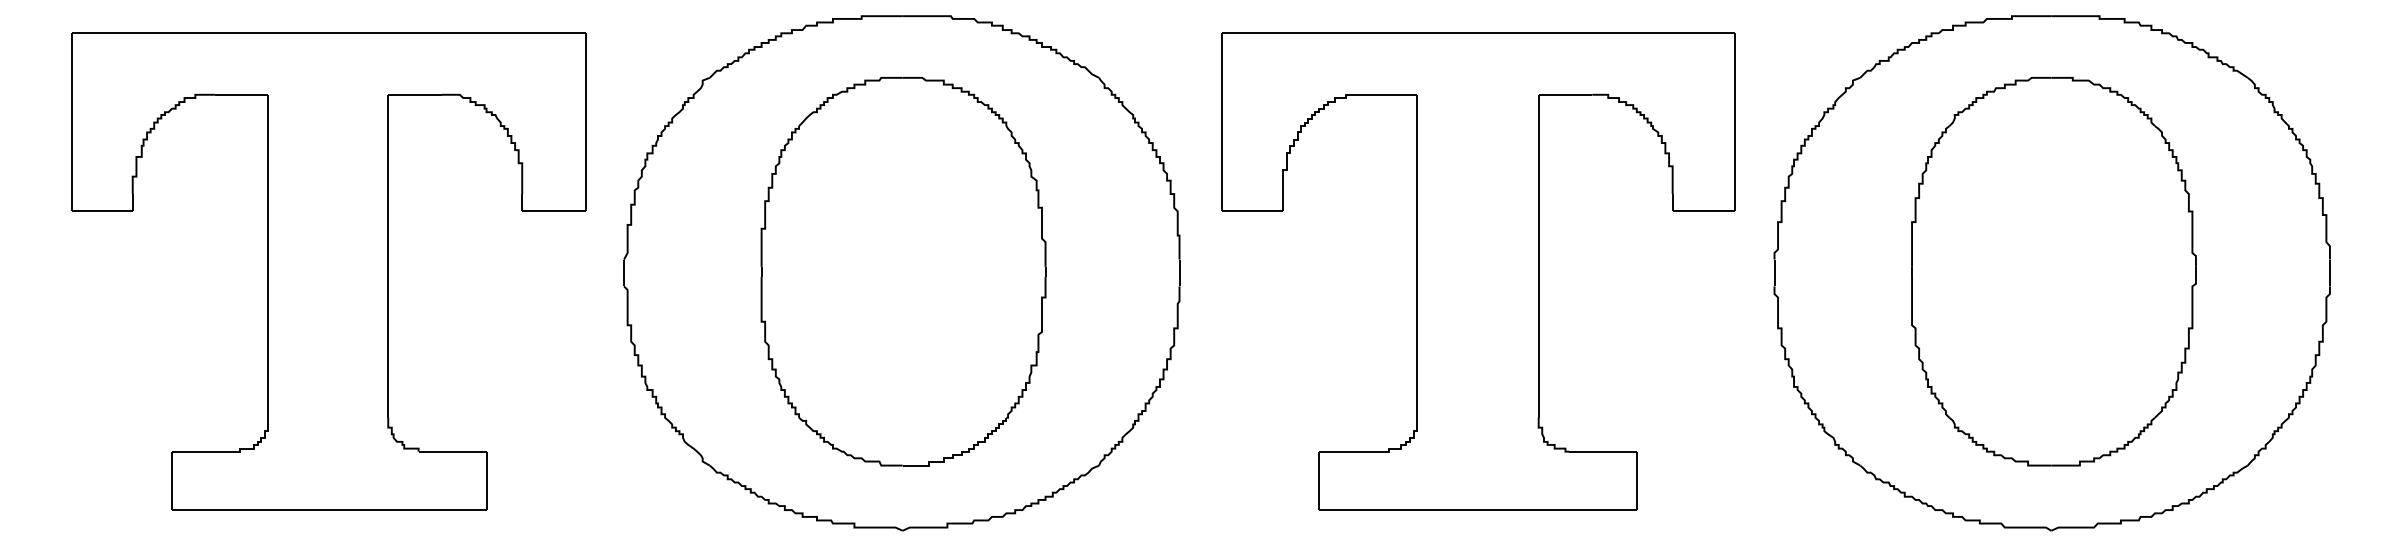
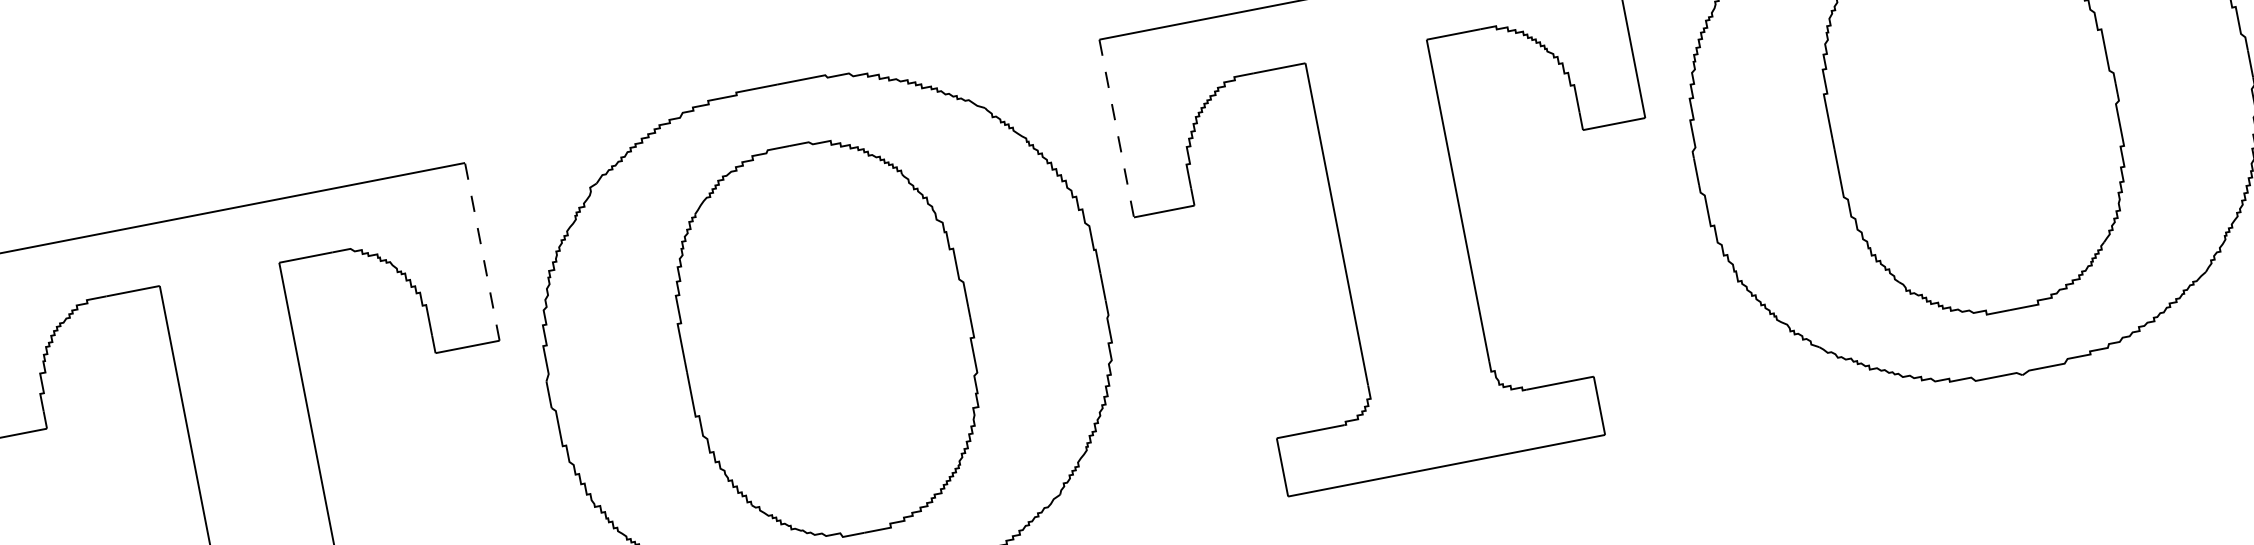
line: (586, 121) -> (482, 250), solid -> dashed
line: (1222, 122) -> (1116, 128), solid -> dashed

